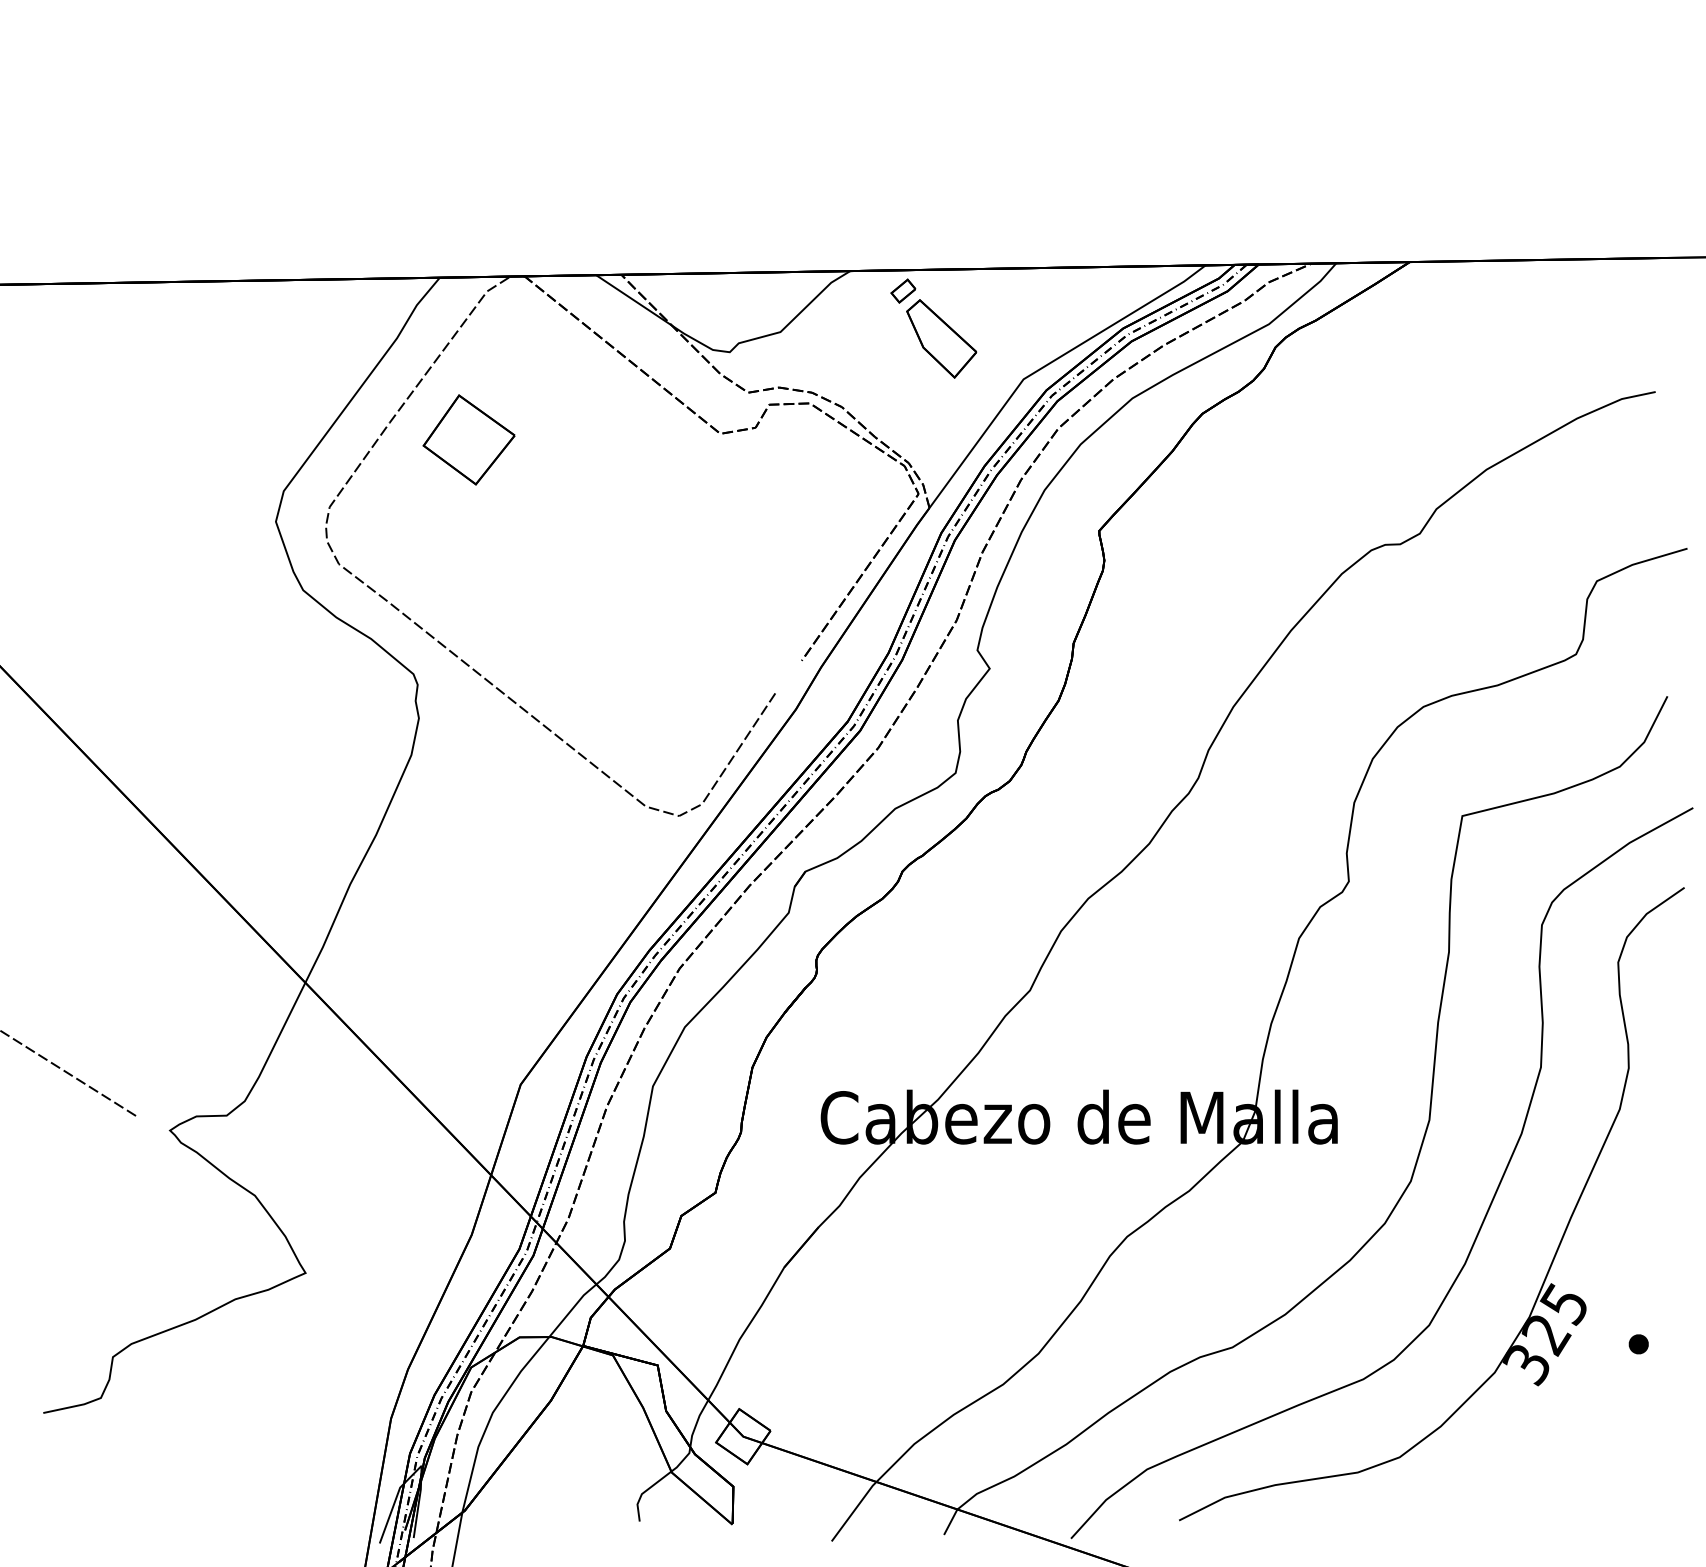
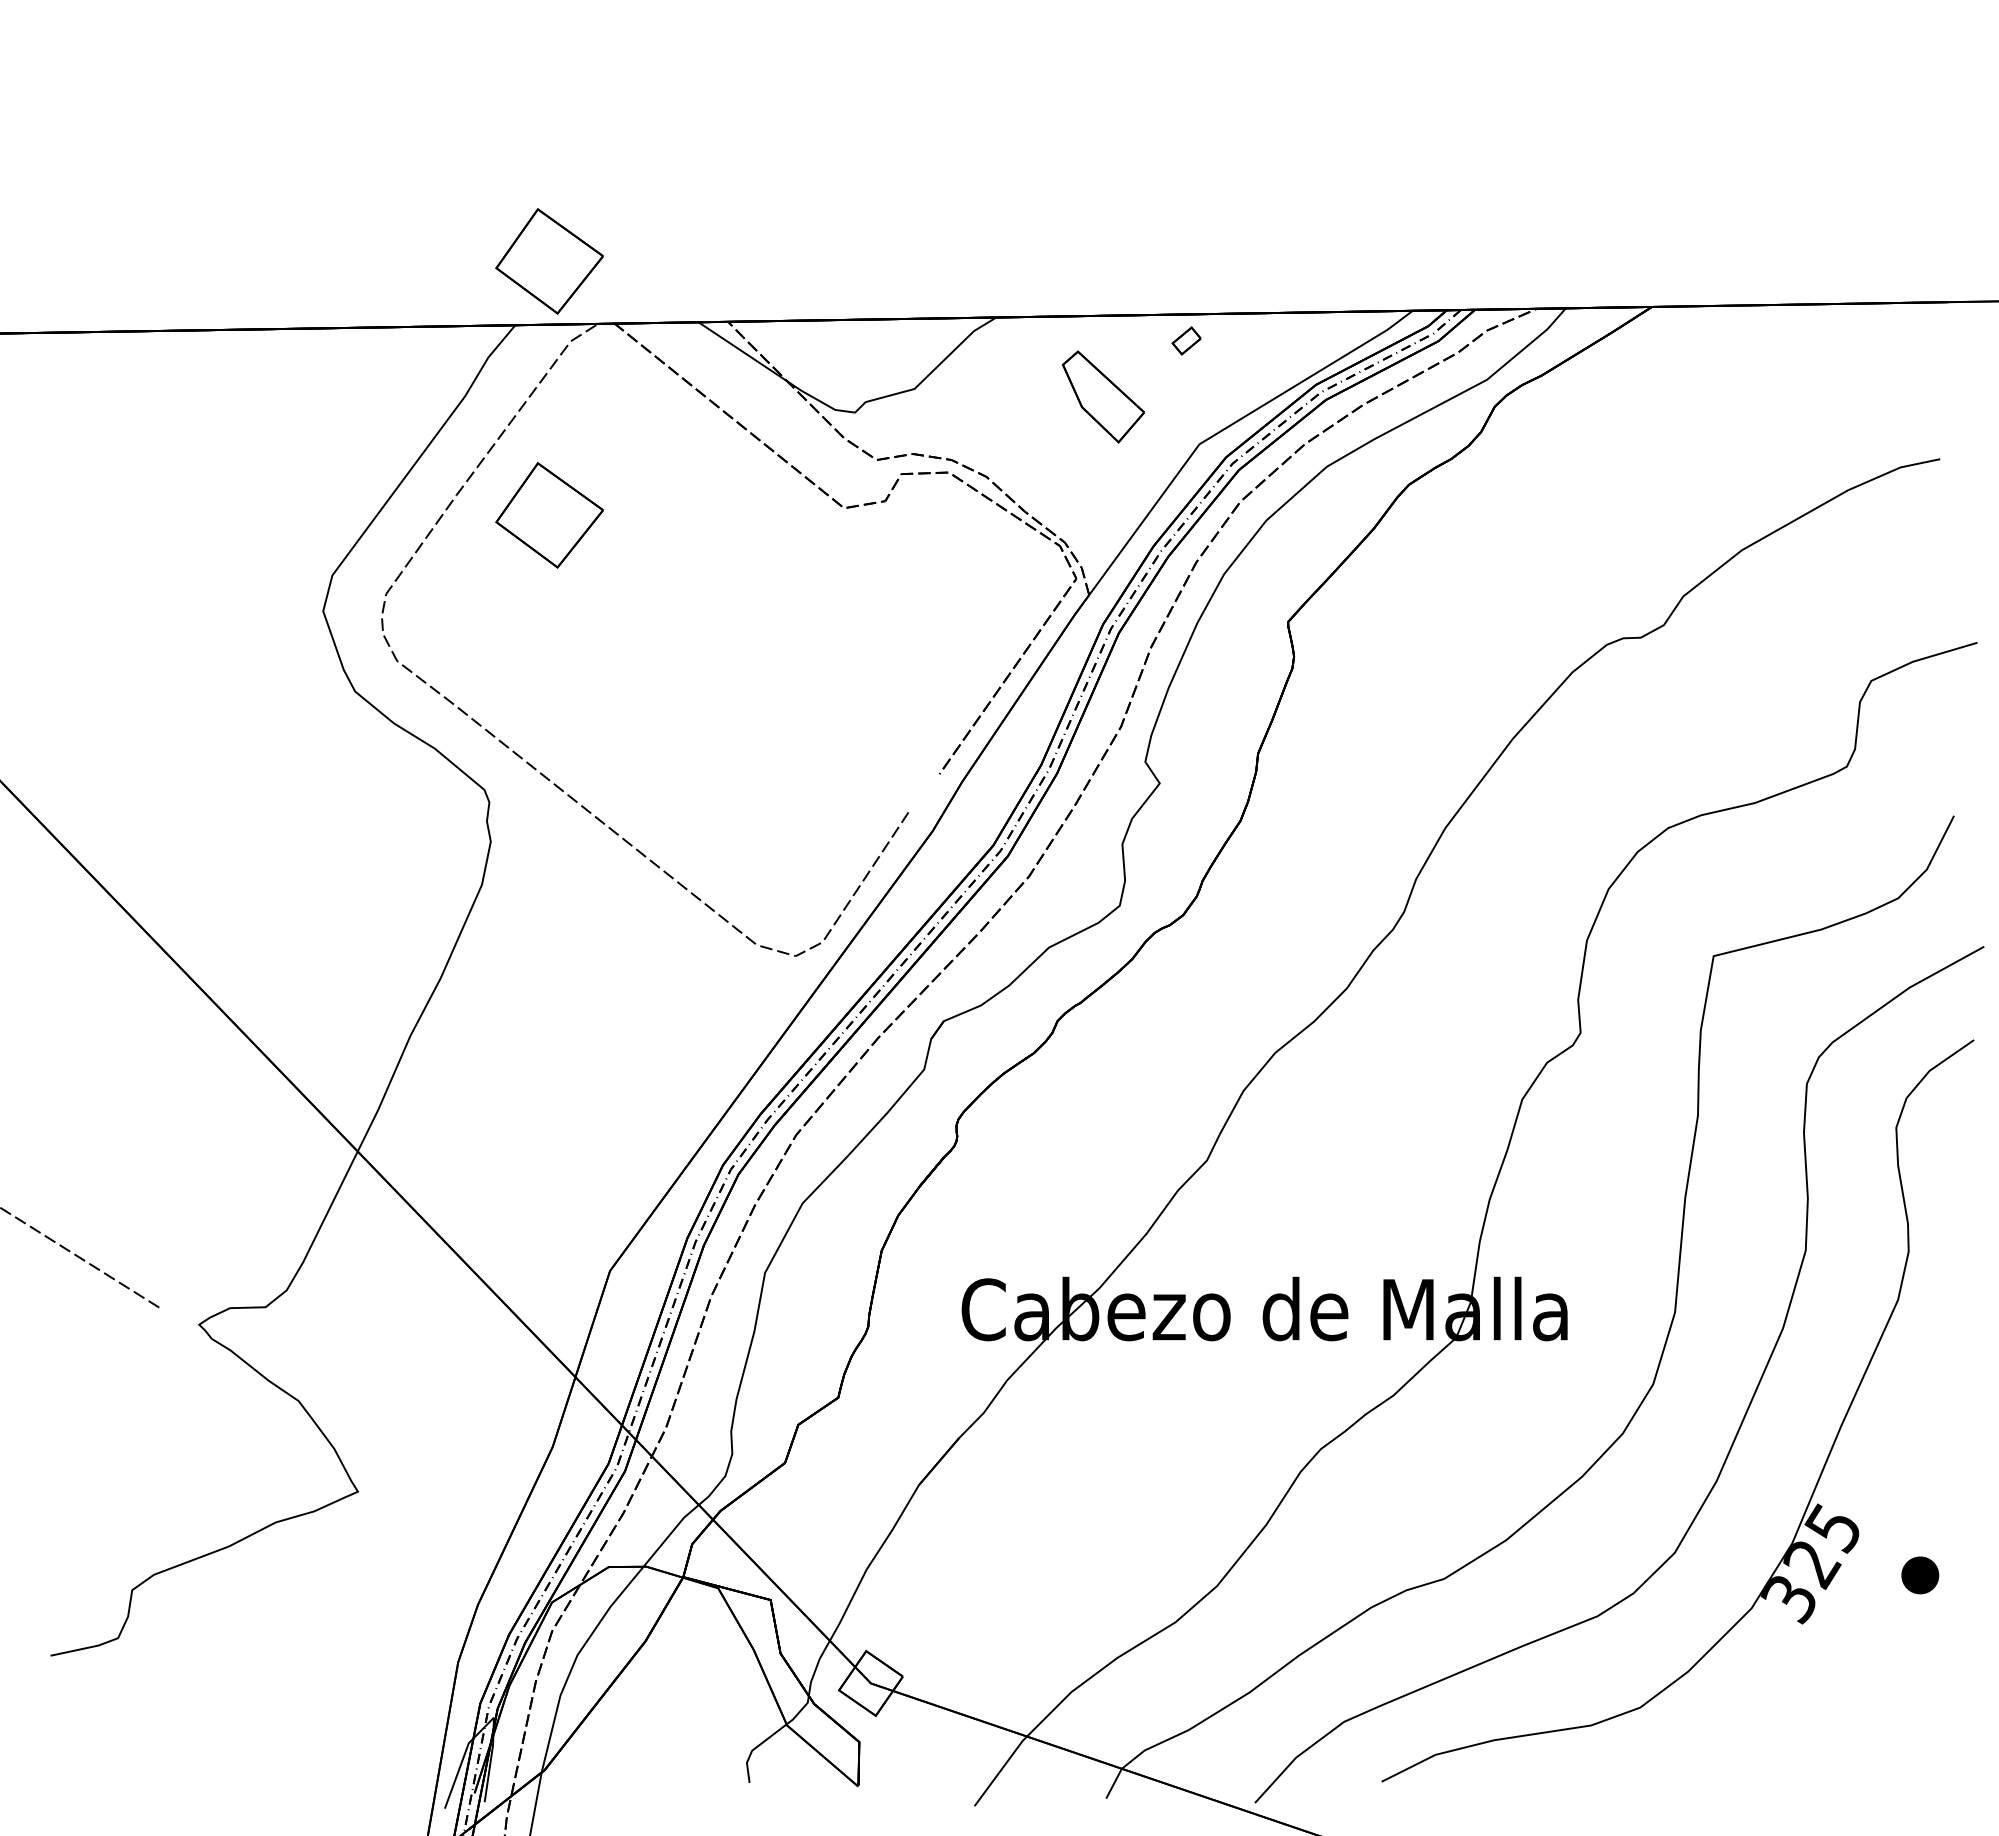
part: (469, 223) -> (549, 261), added
part: (903, 290) -> (1186, 340), moved
part: (1638, 1343) -> (1920, 1574), size x1.6

